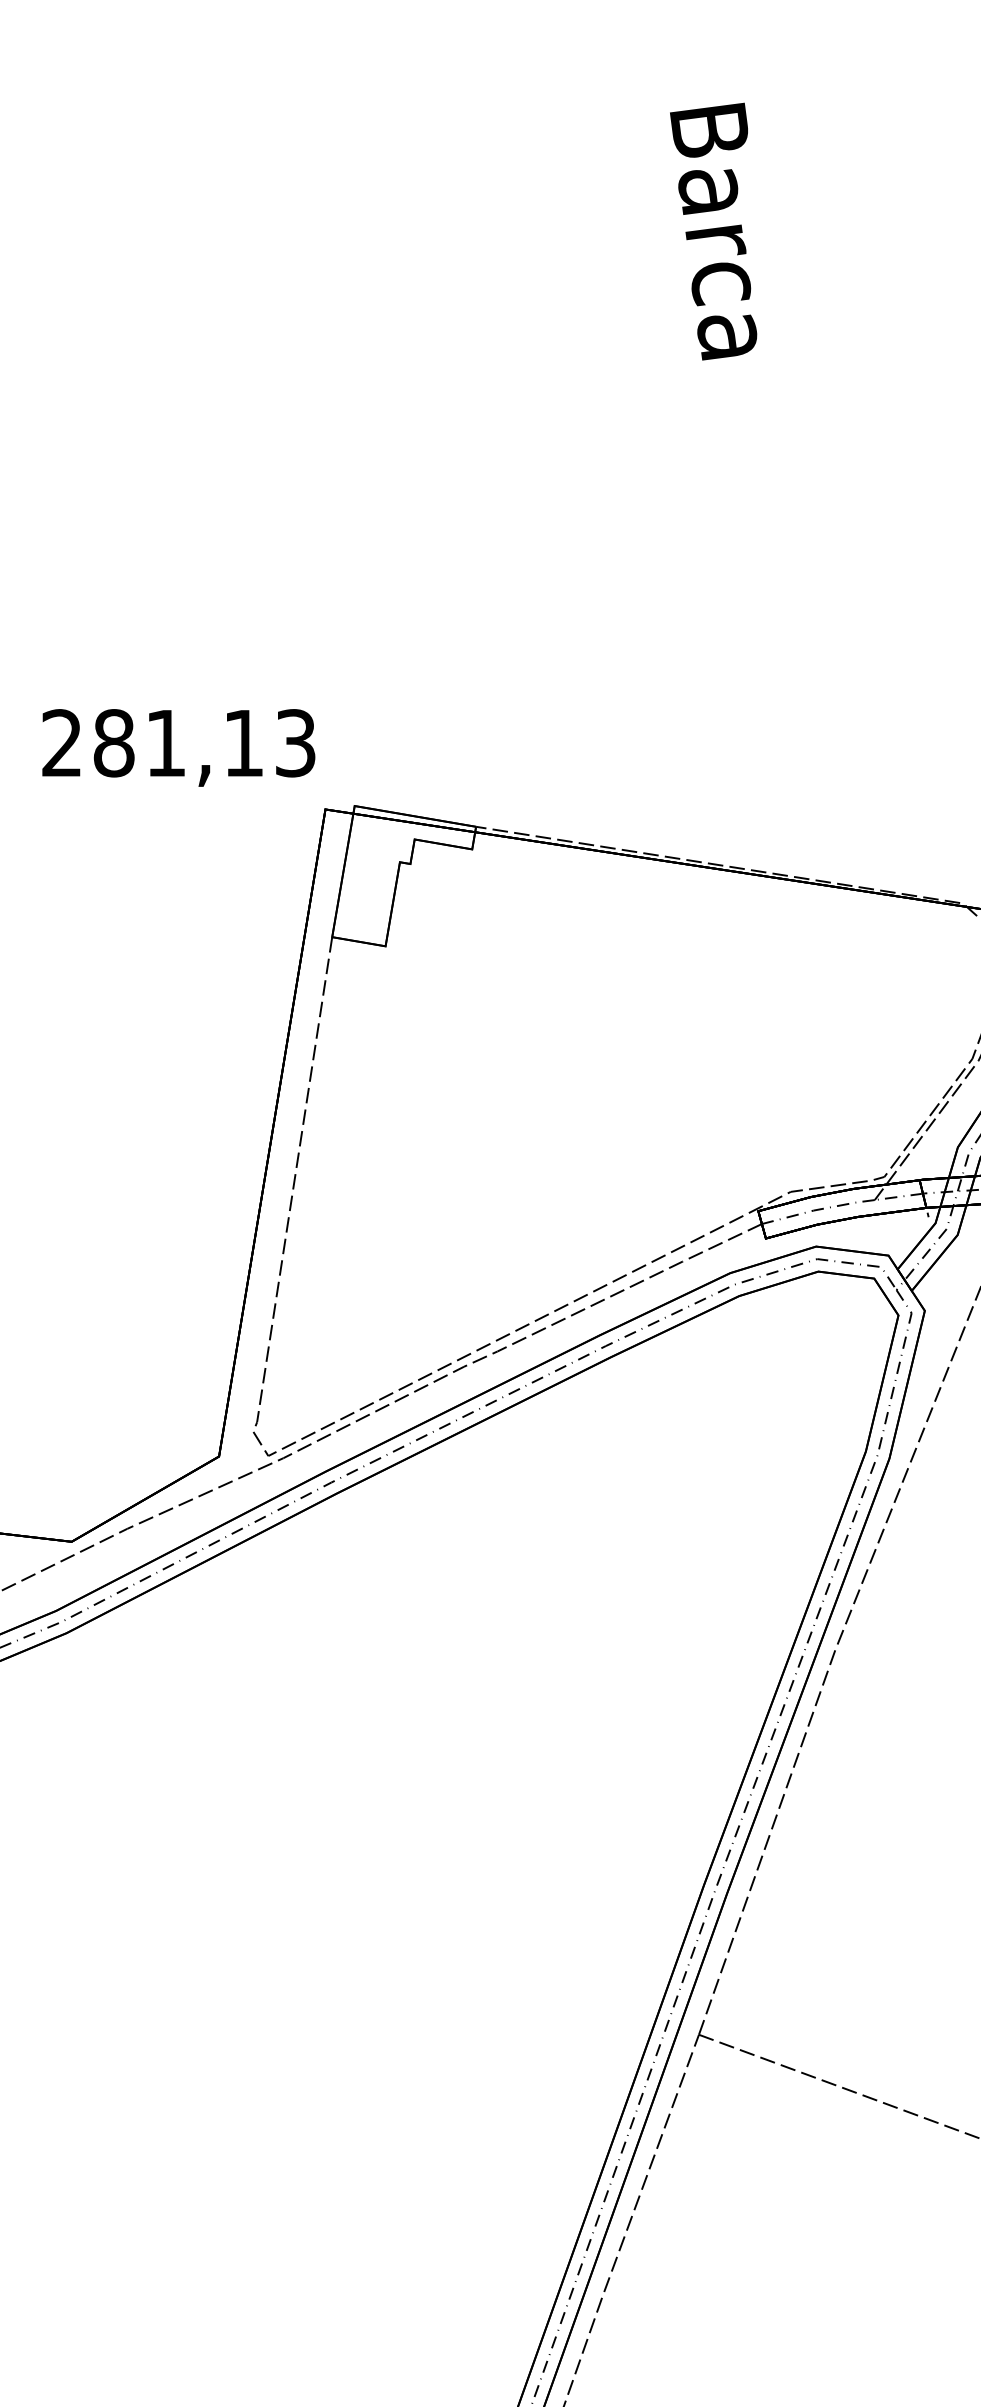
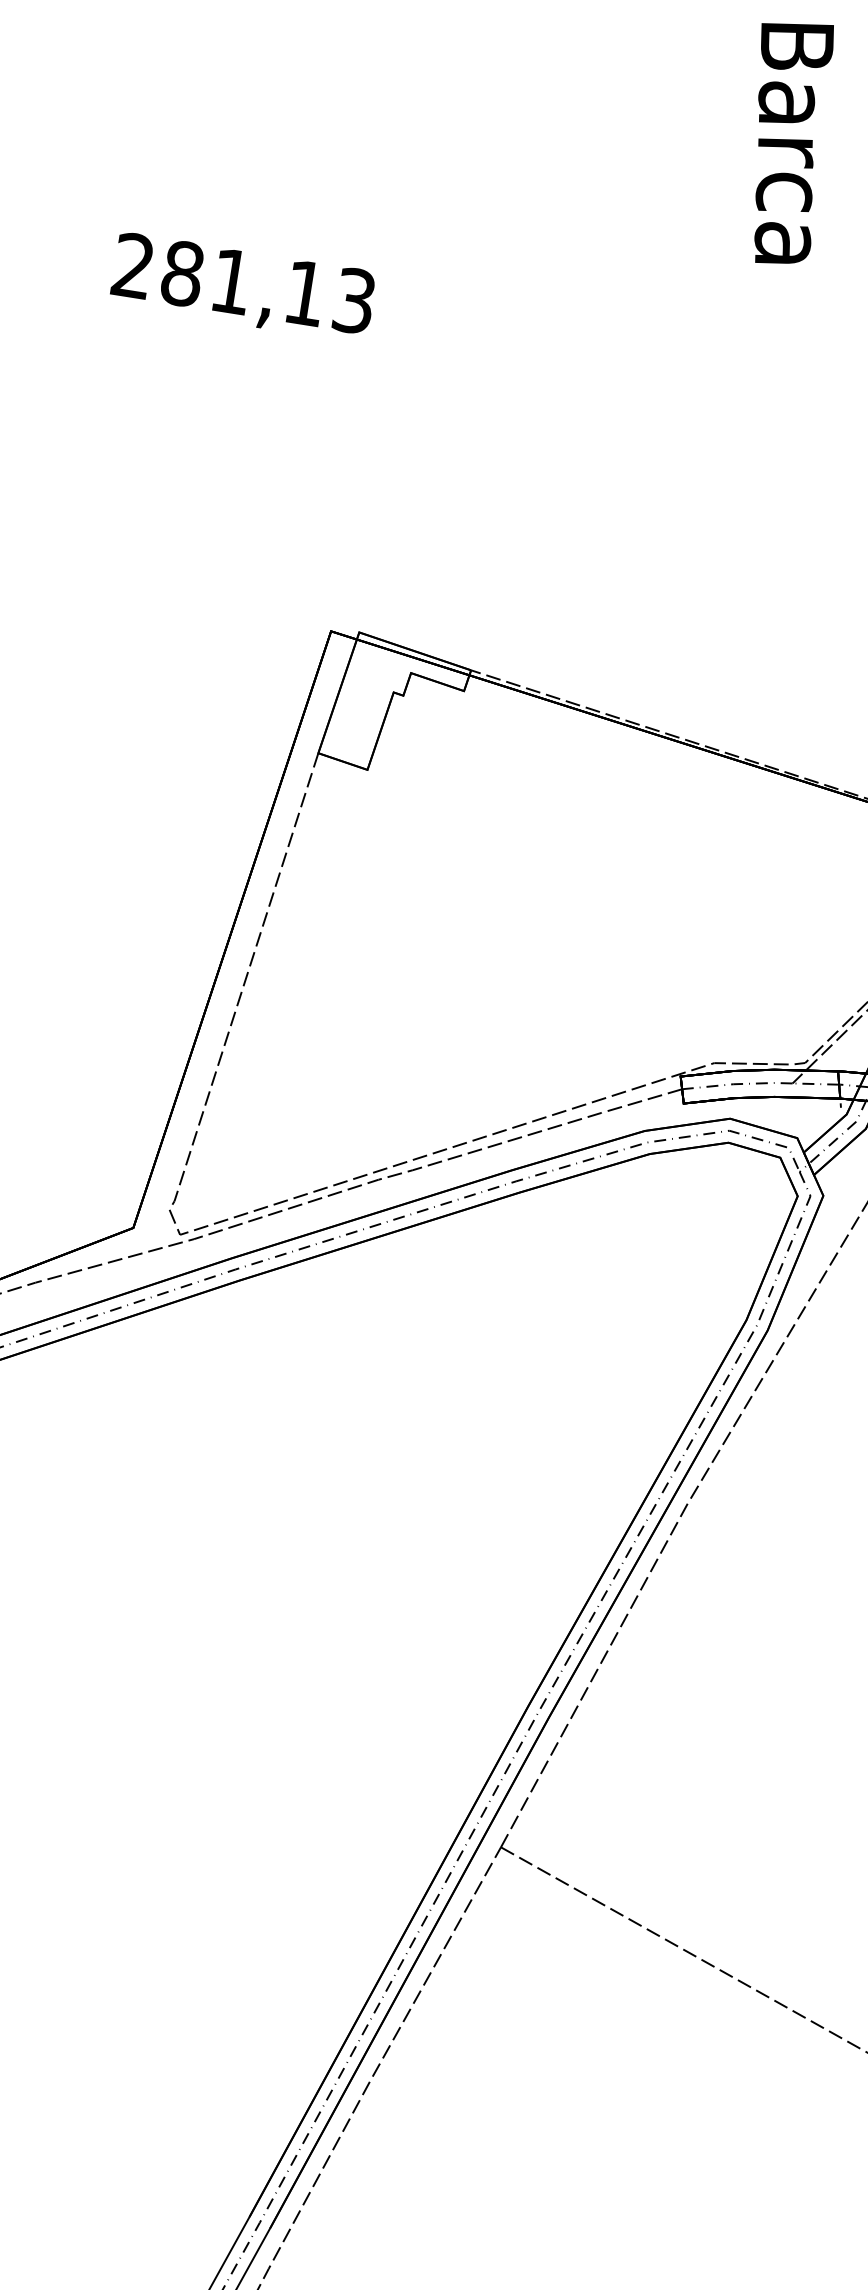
text: (178, 747) -> (242, 287), moved

